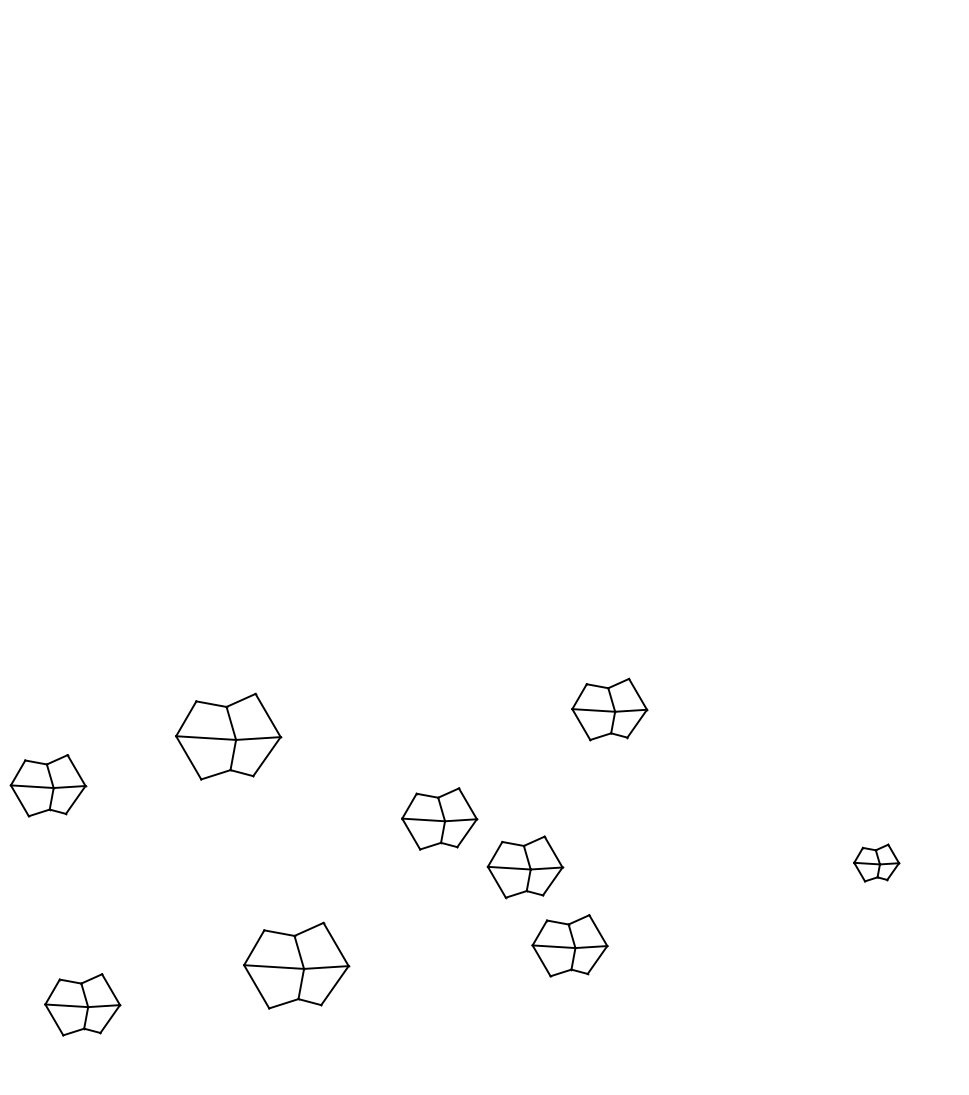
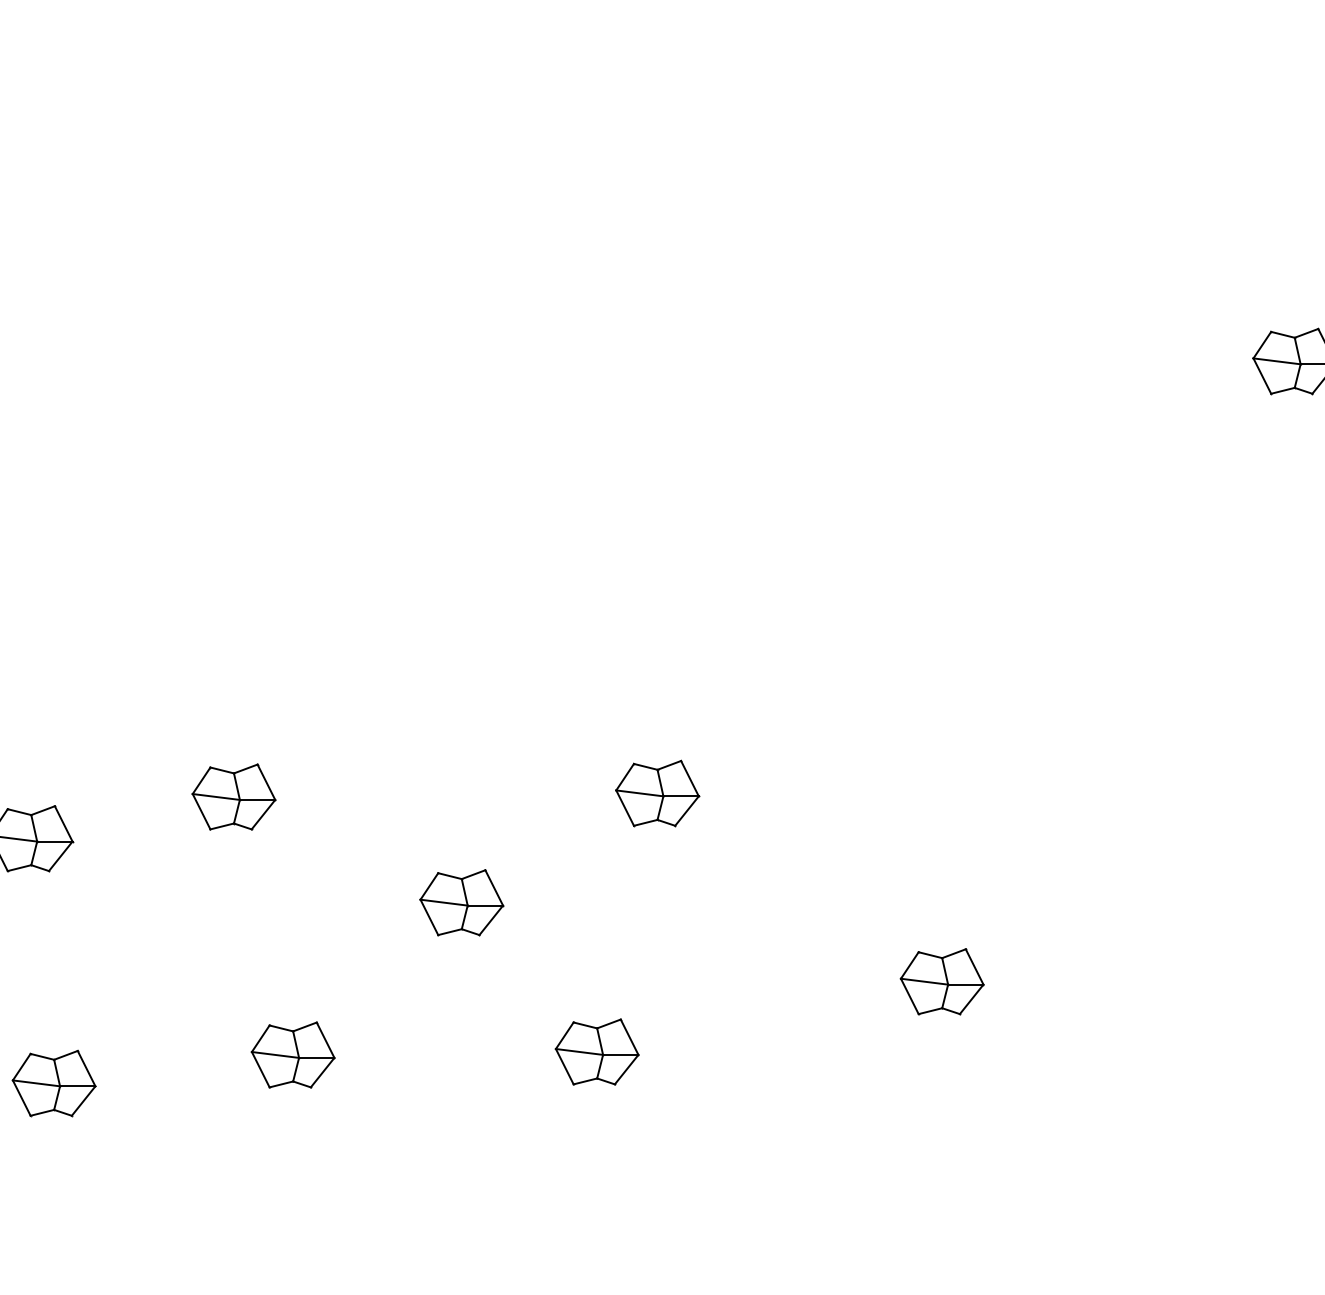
part: (227, 736) -> (233, 796), size x0.71
part: (876, 862) -> (941, 981), size x1.67
part: (524, 866) -> (552, 961), removed
part: (295, 965) -> (292, 1054), size x0.71

